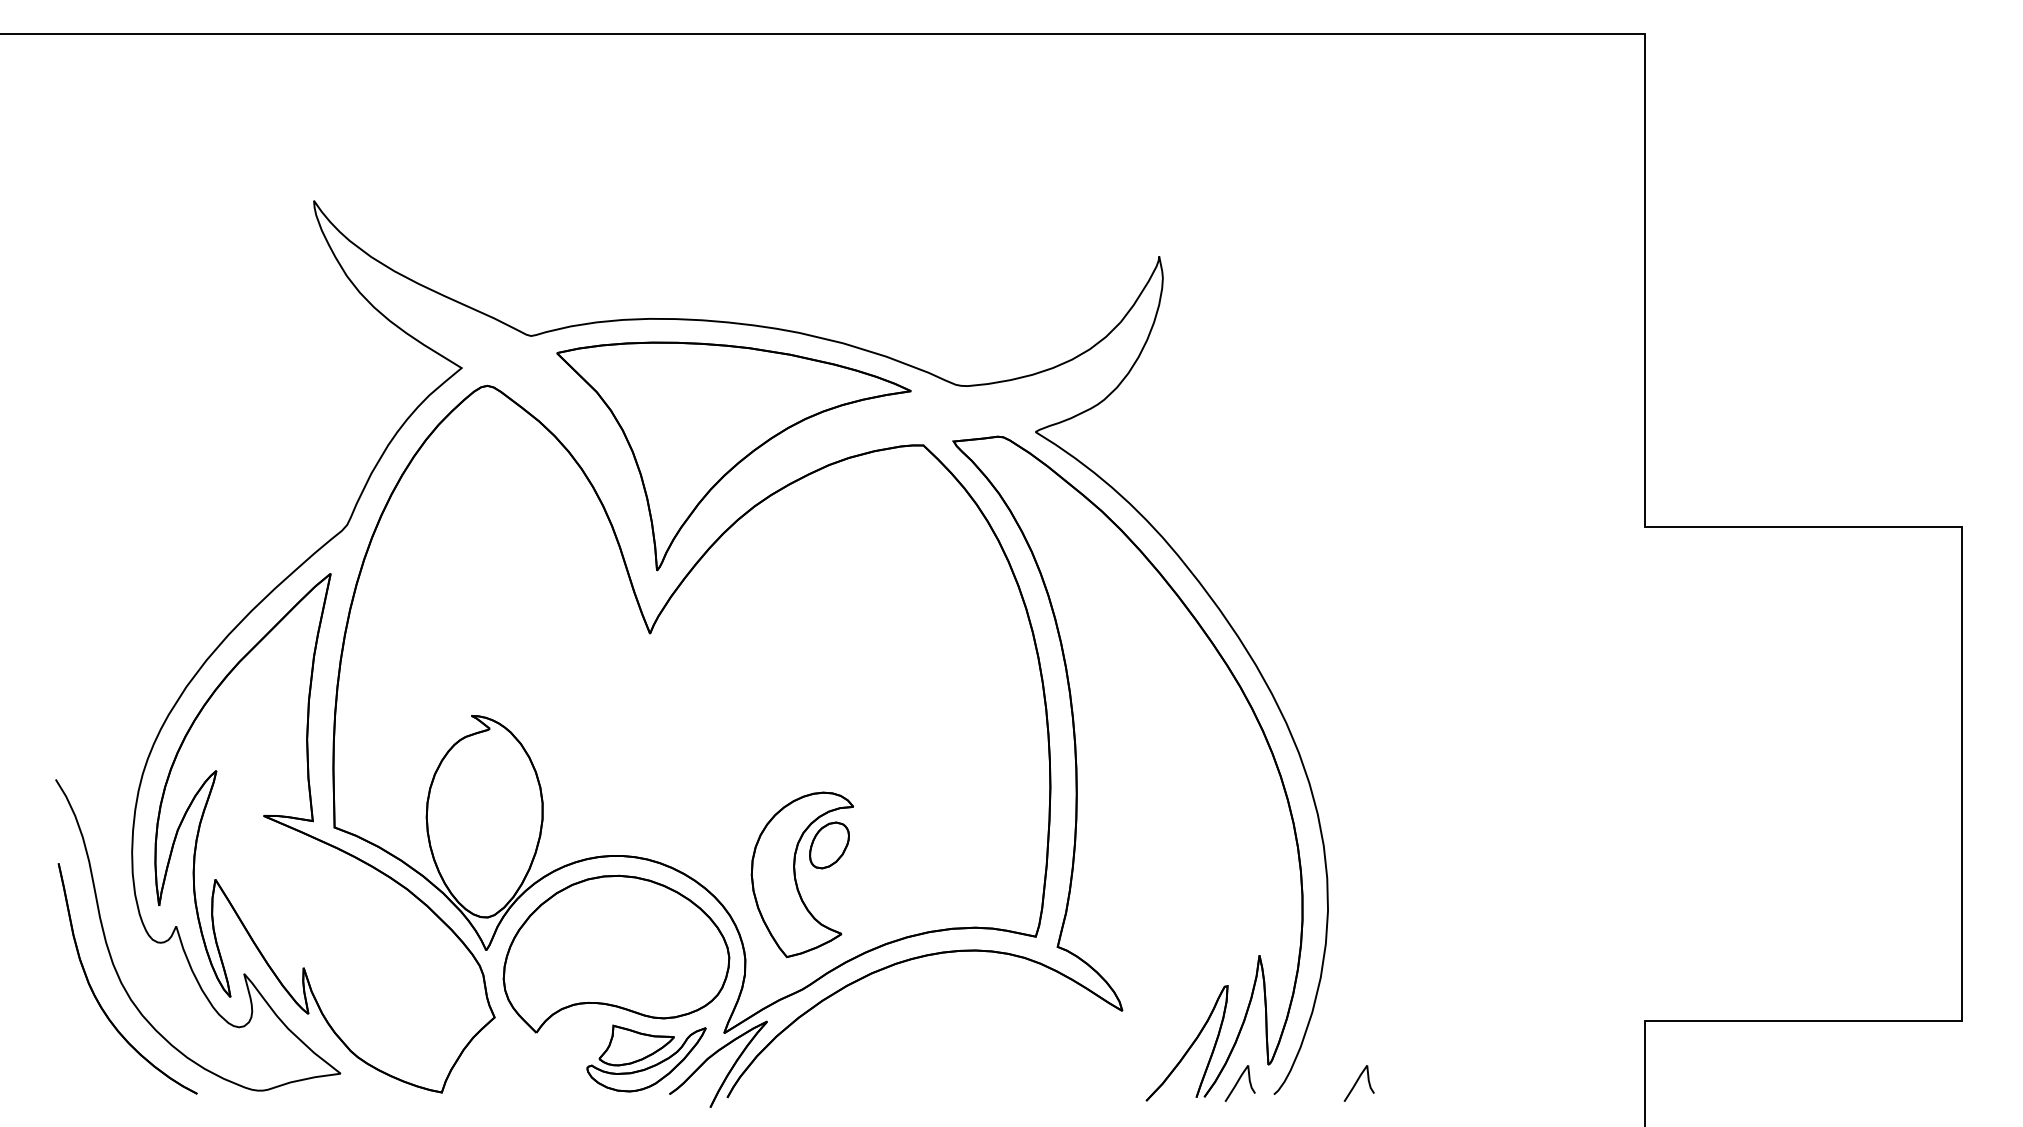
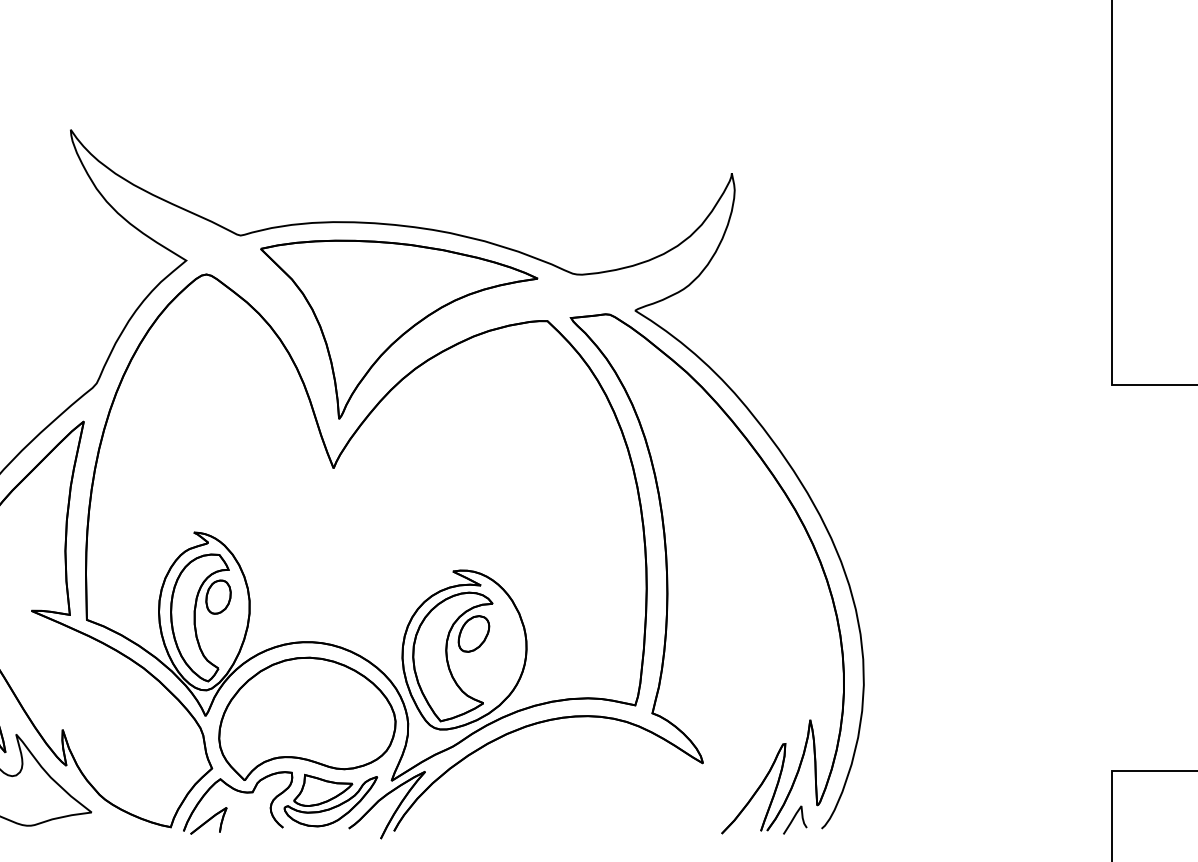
part: (473, 824) -> (195, 617), added
part: (817, 865) -> (464, 649), added
part: (532, 1048) -> (241, 792), added
curve: (1357, 1082) -> (886, 819), removed

